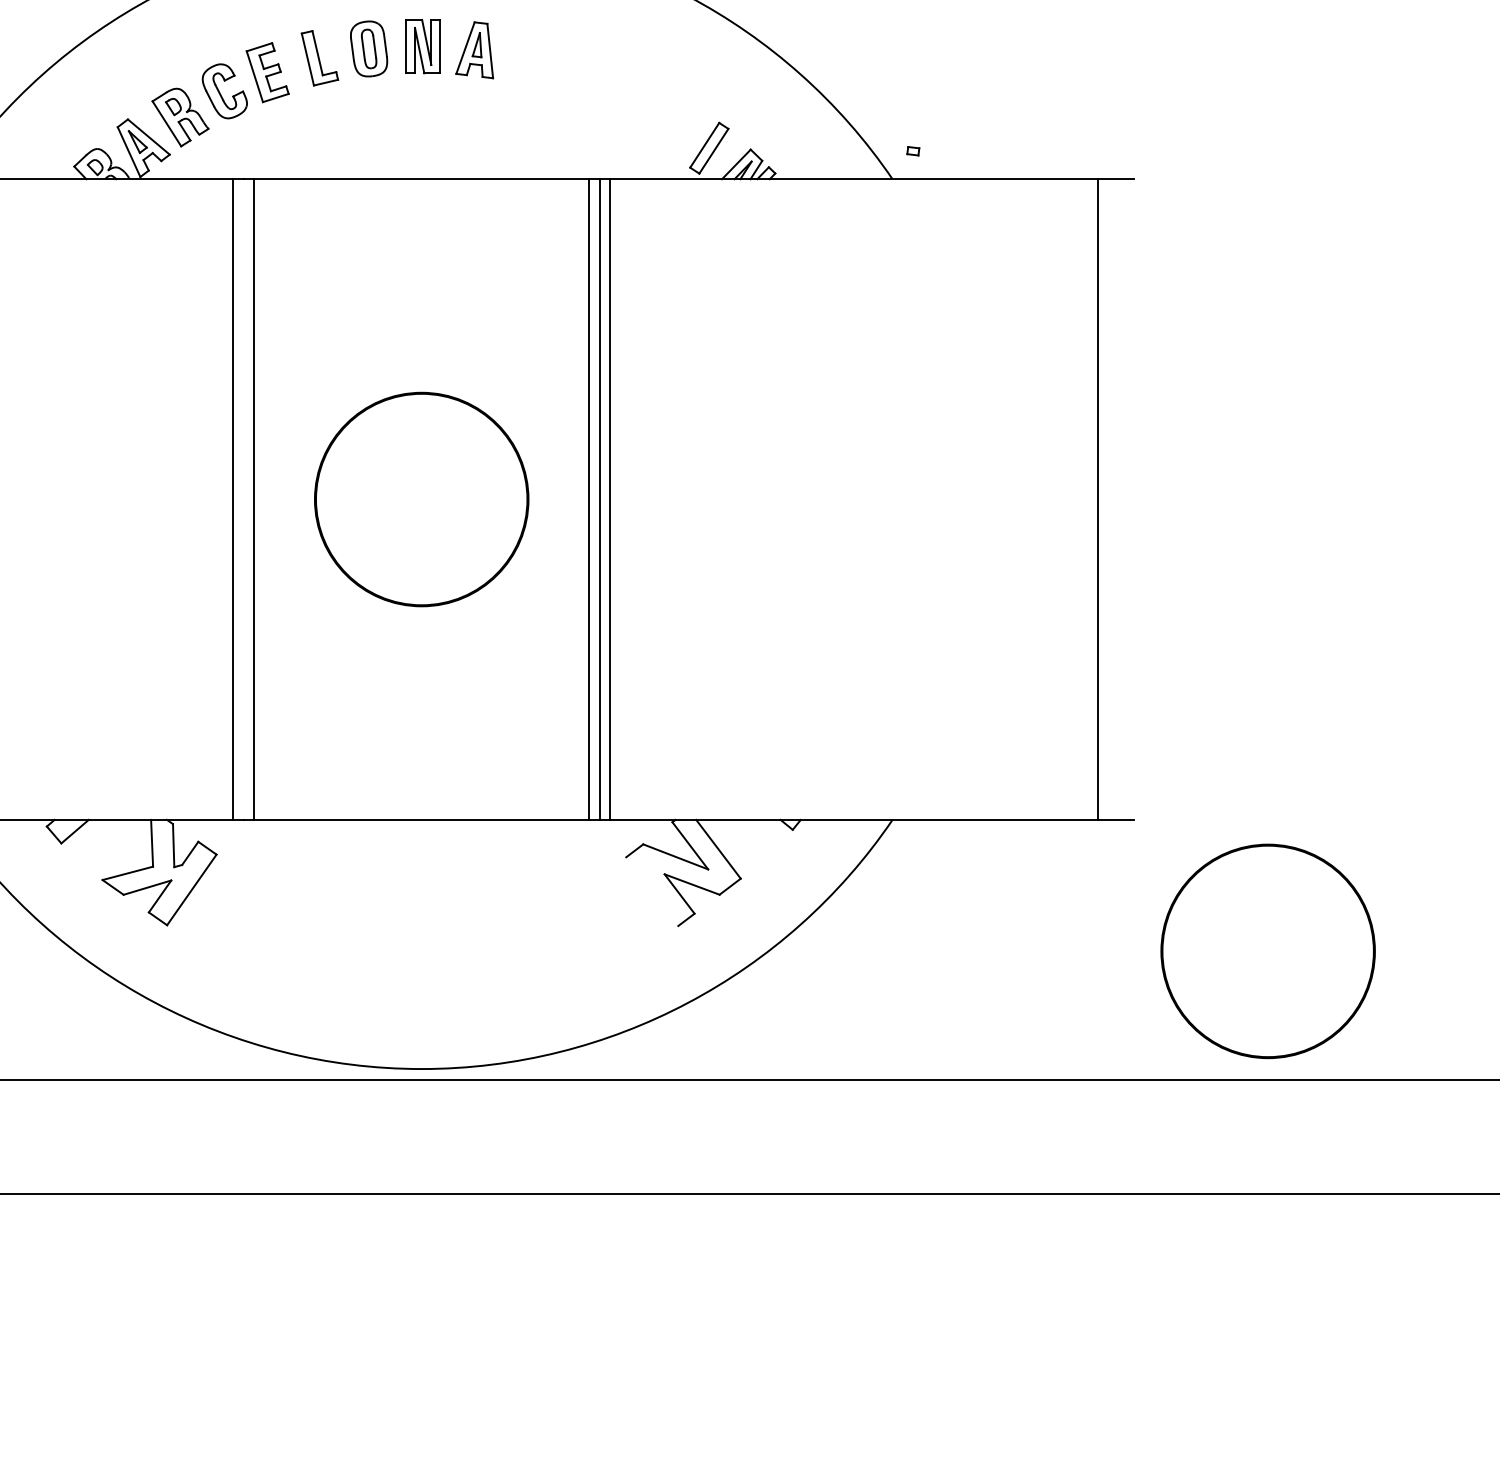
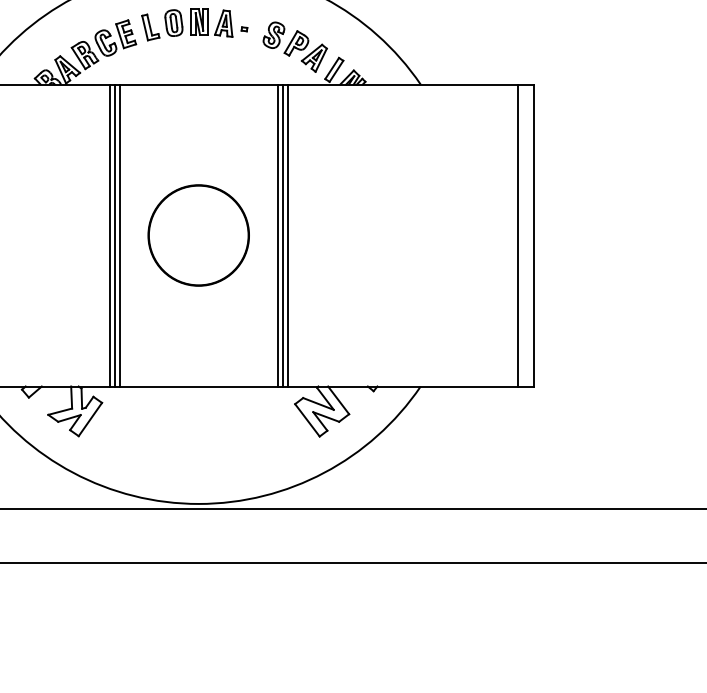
part: (624, 98) -> (294, 46), added
part: (913, 151) -> (244, 29), moved
line: (242, 499) -> (114, 235), added
line: (1133, 499) -> (534, 235), added
line: (652, 891) -> (307, 420), added
circle: (1267, 951) -> (597, 448), removed

